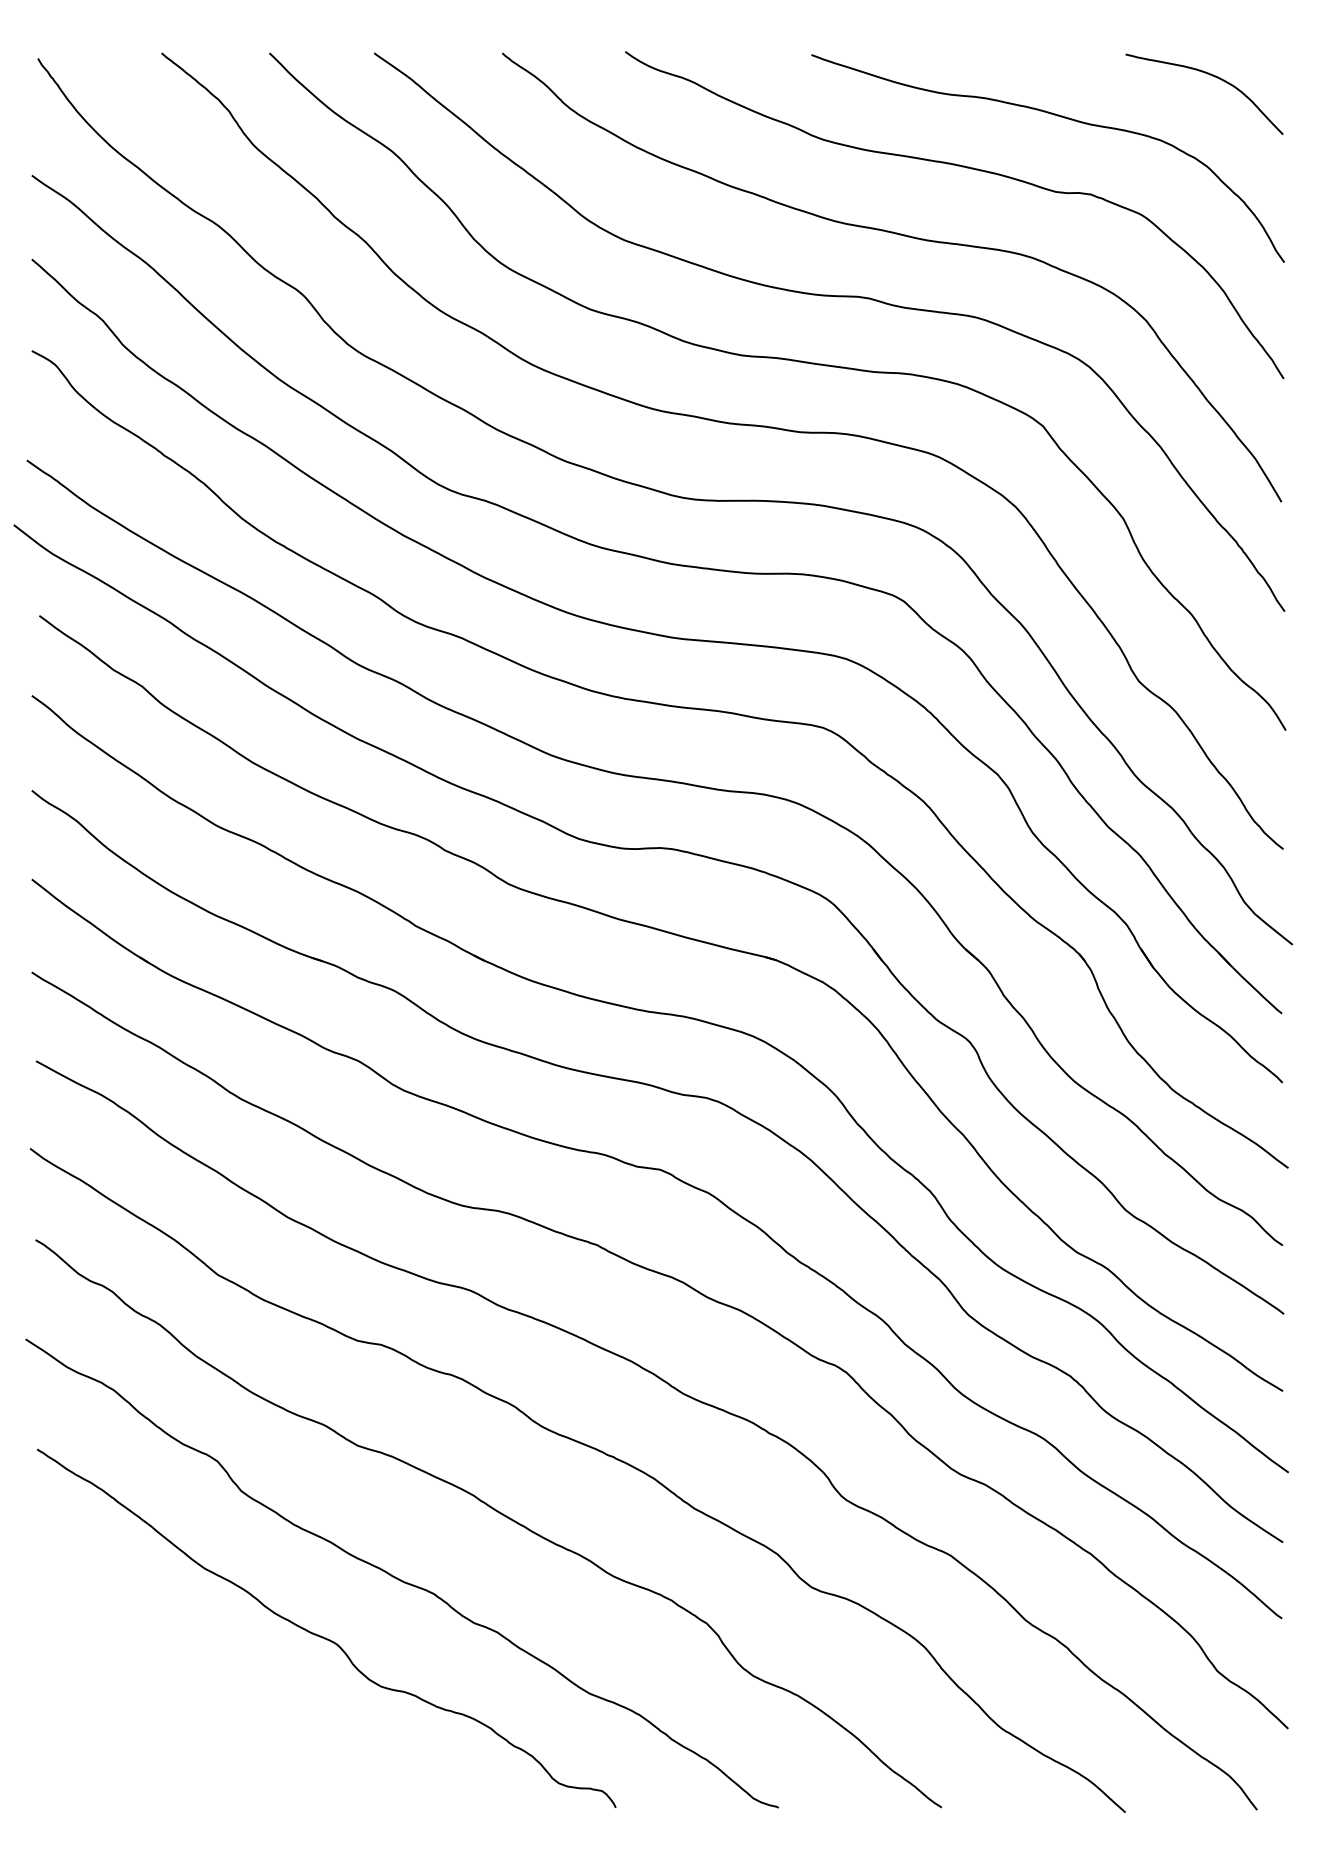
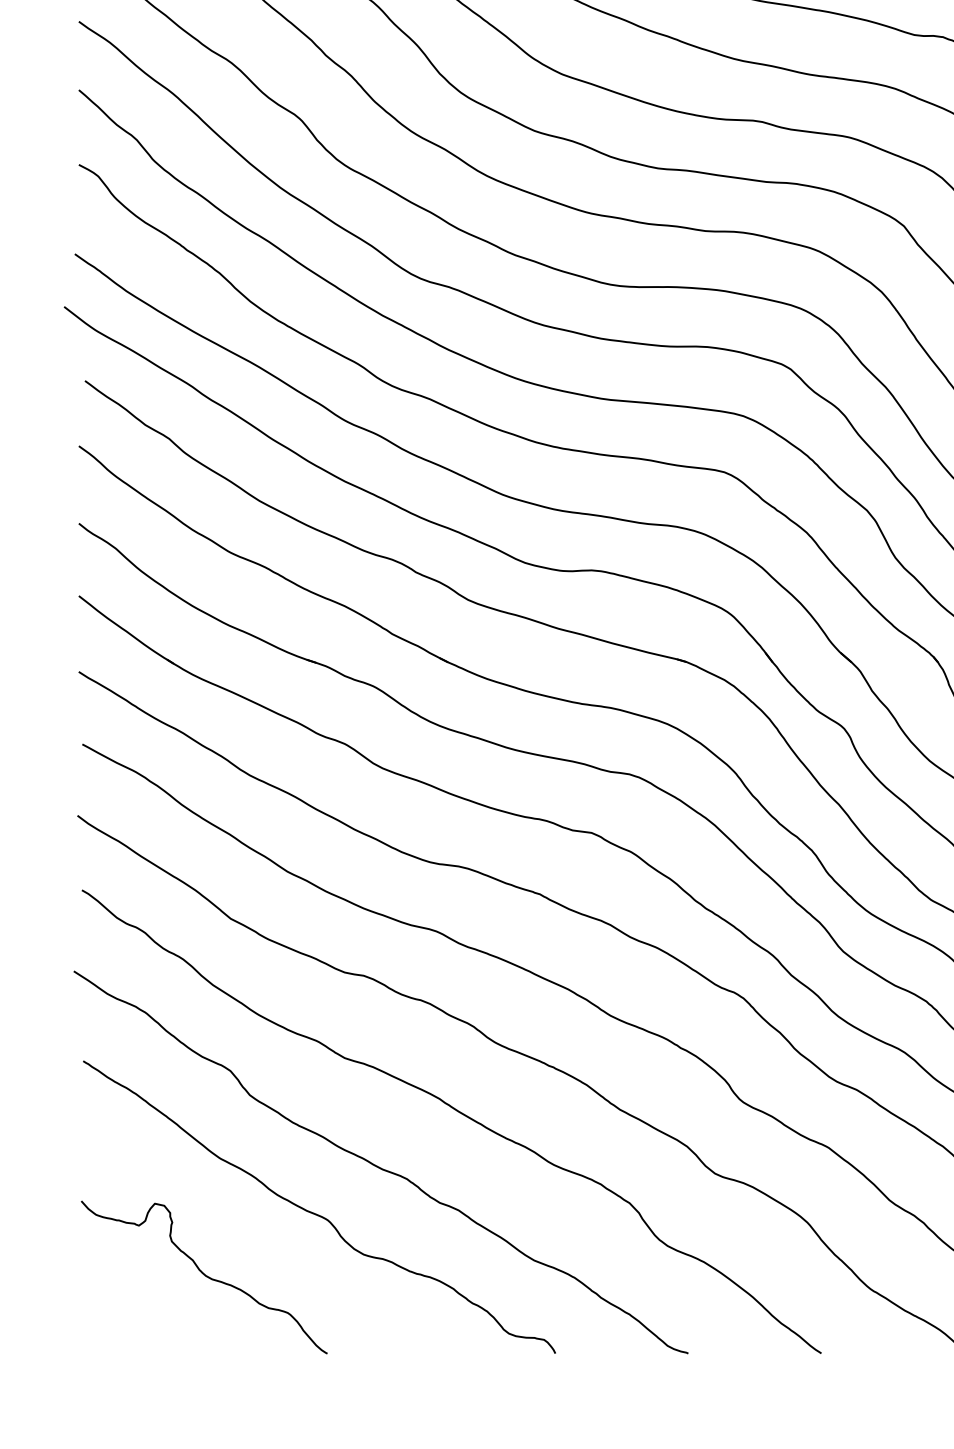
curve: (185, 1712) -> (204, 1275), added

